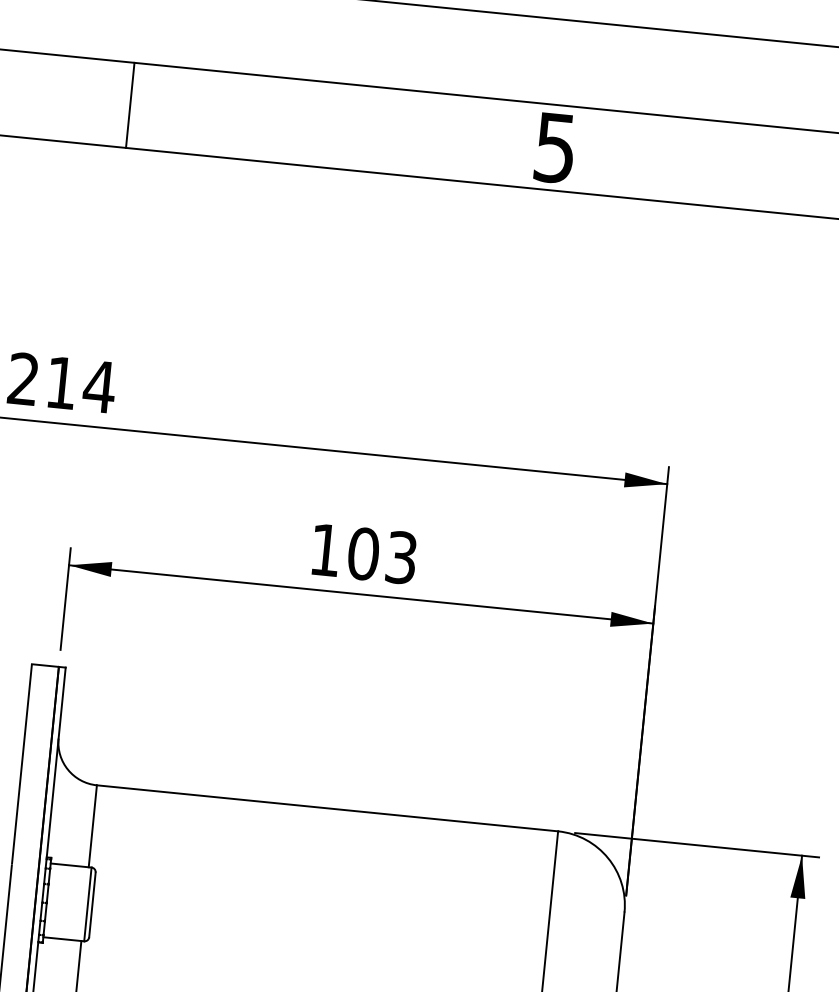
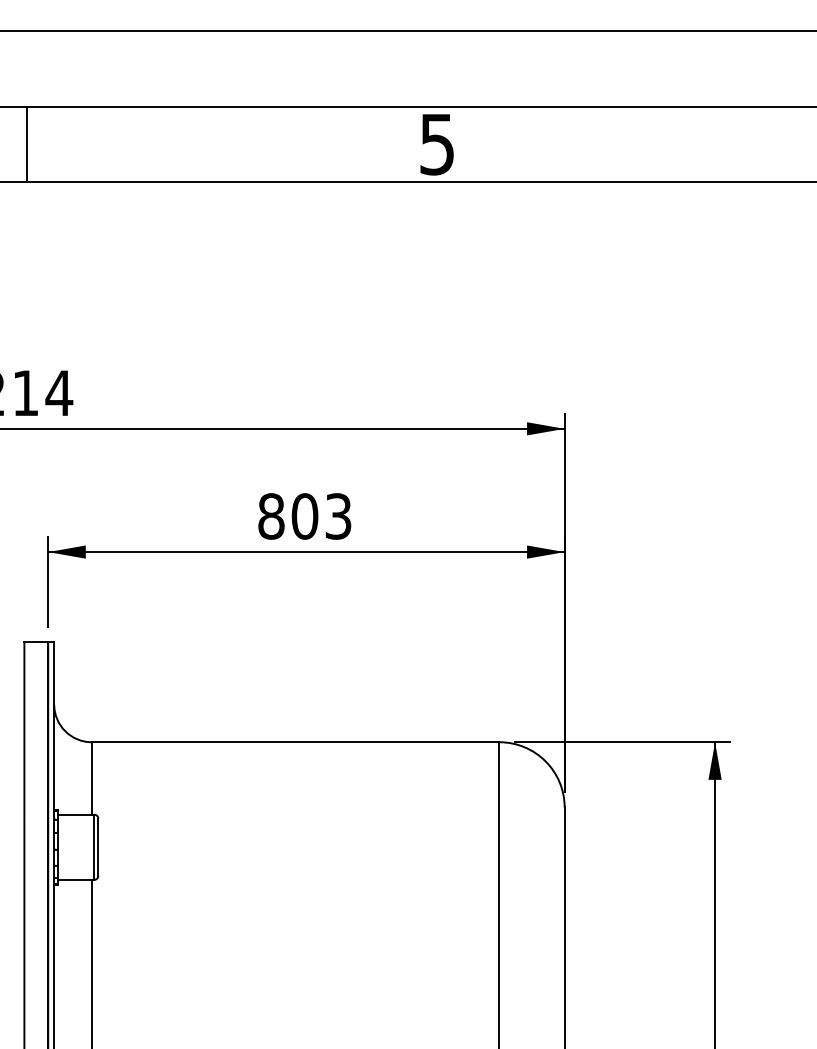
line: (130, 104) -> (26, 143), moved
text: (325, 550) -> (271, 516), 103 -> 803

